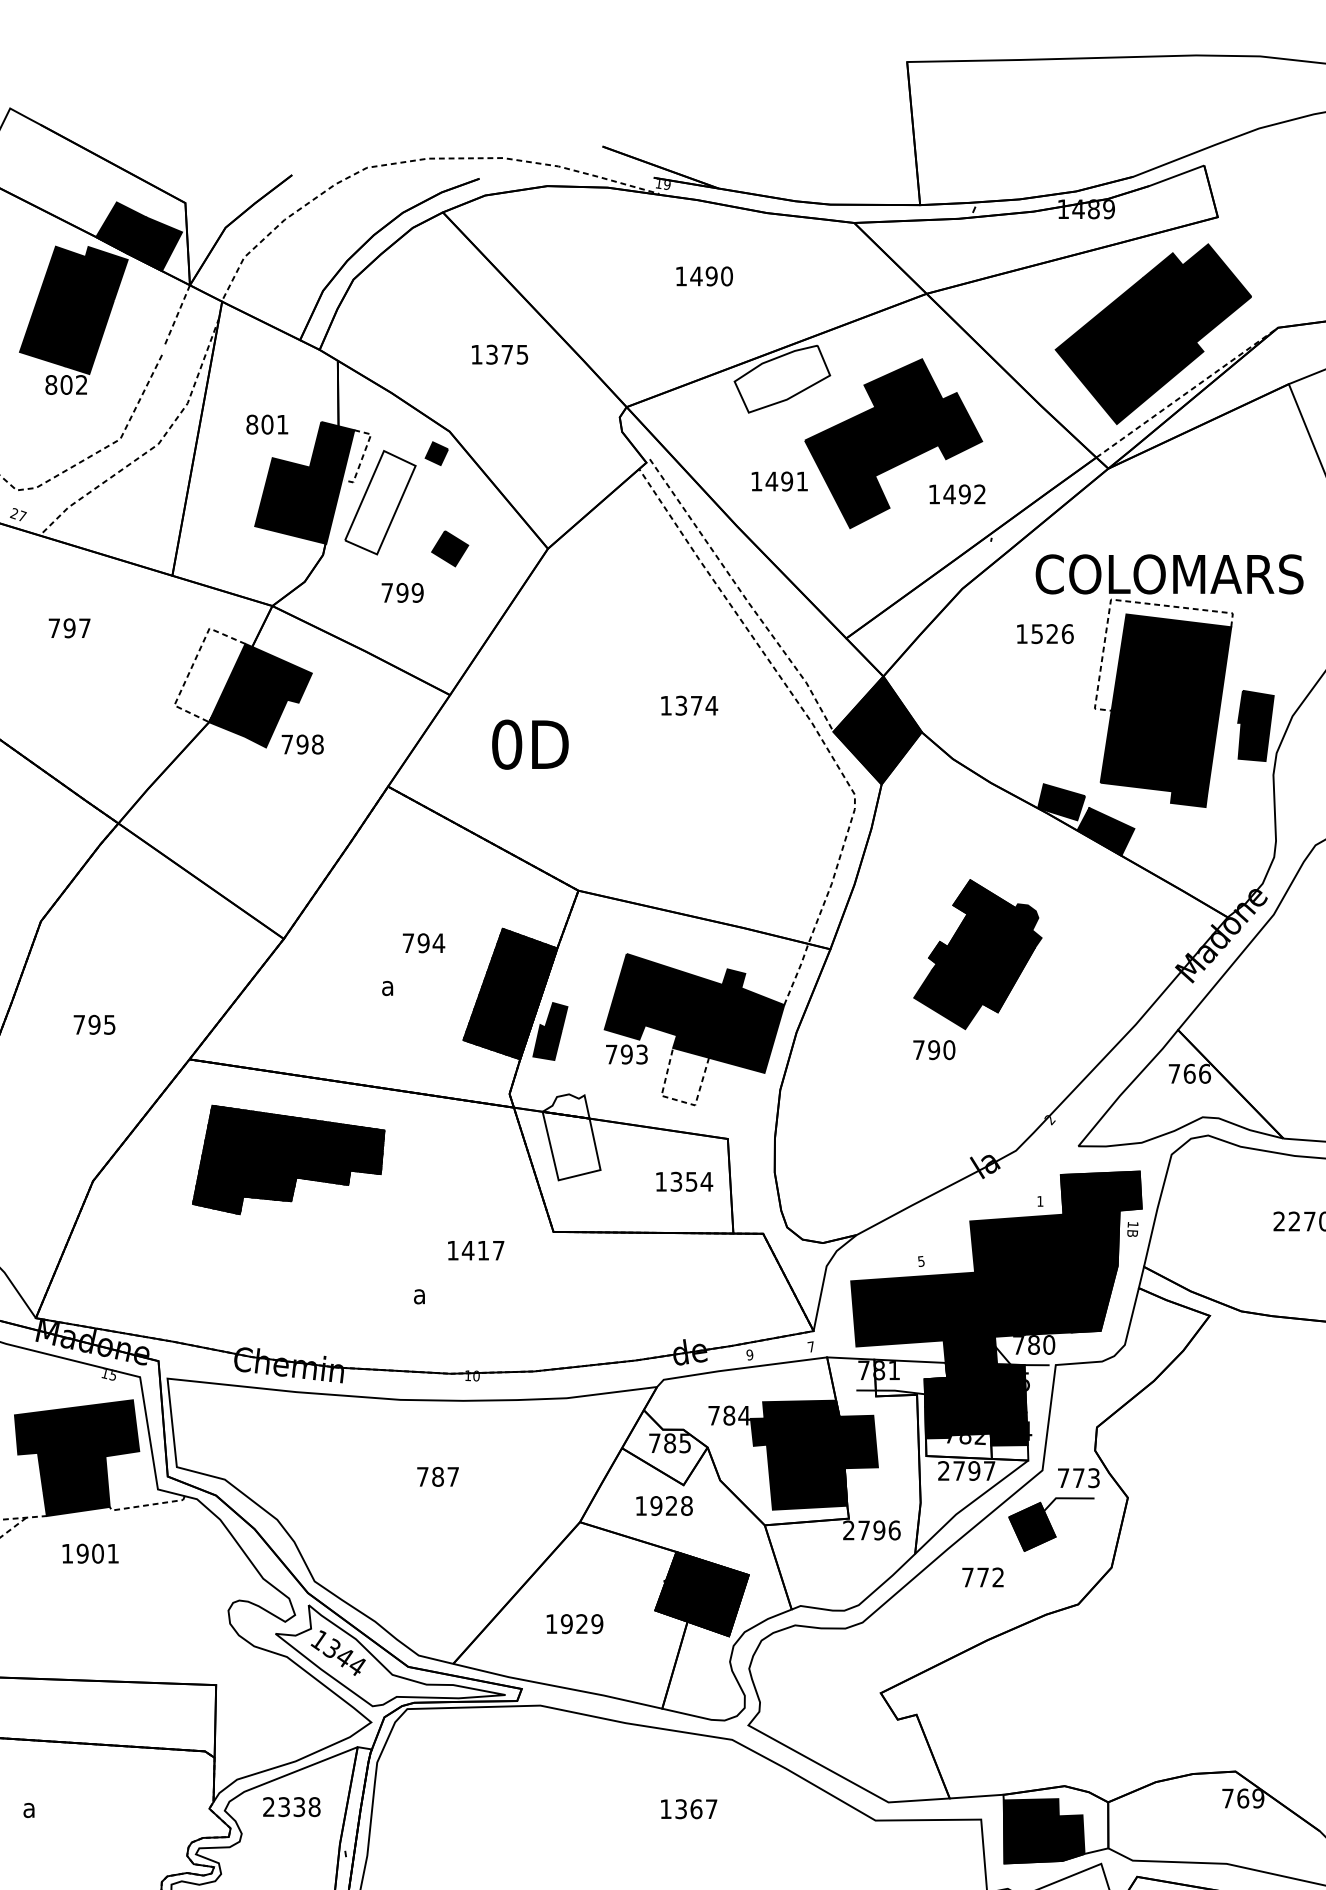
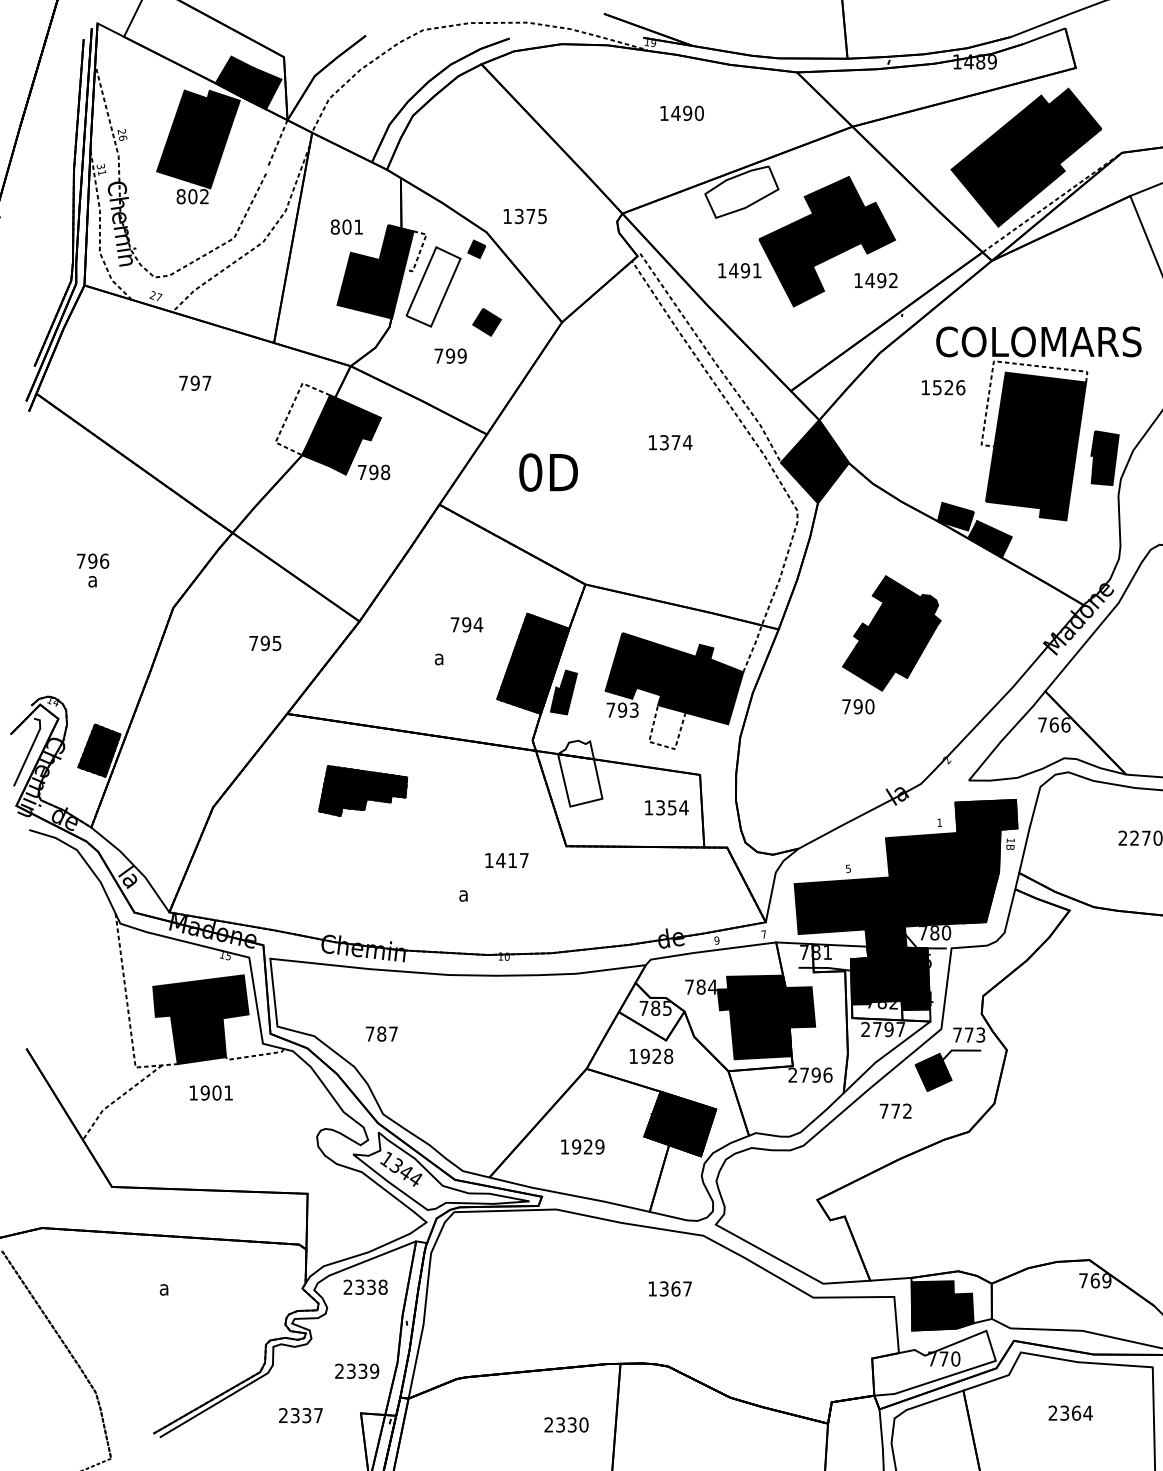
text: (498, 354) -> (524, 216), moved
text: (94, 1024) -> (265, 643), moved
part: (287, 1159) -> (362, 790), size x0.6
text: (437, 1476) -> (381, 1033), moved

